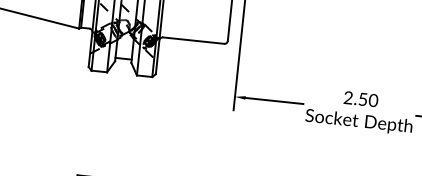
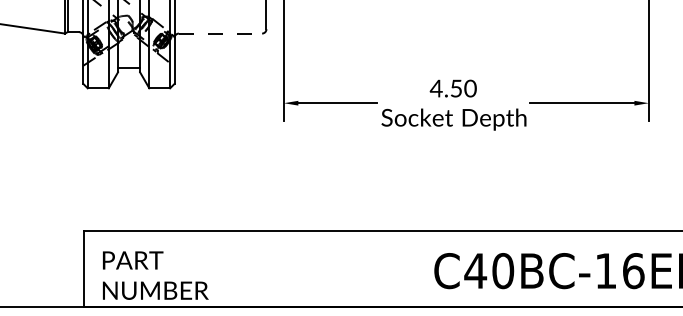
line: (193, 40) -> (220, 33), solid -> dashed
text: (347, 97) -> (435, 88), 2.50 -> 4.50

